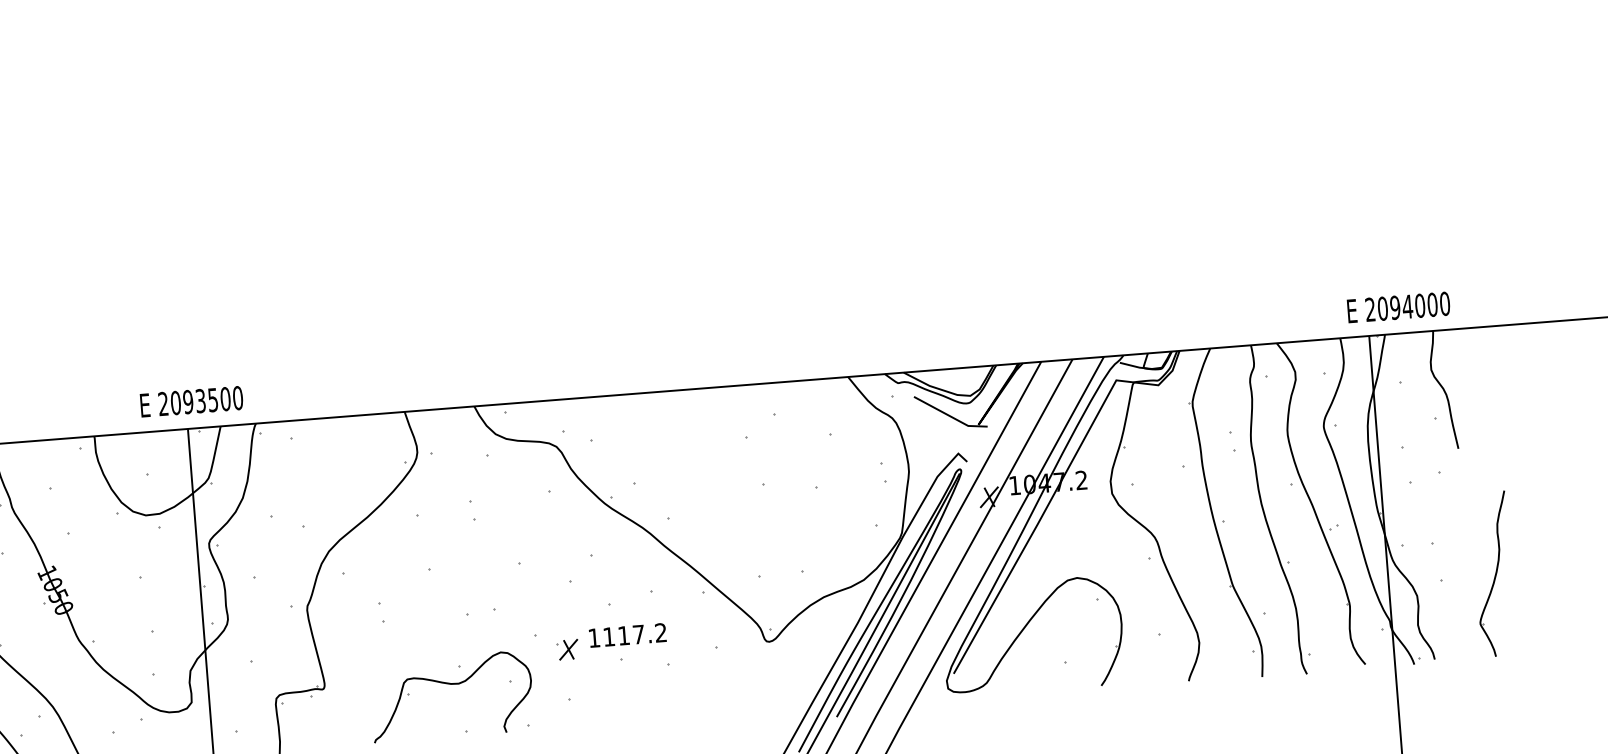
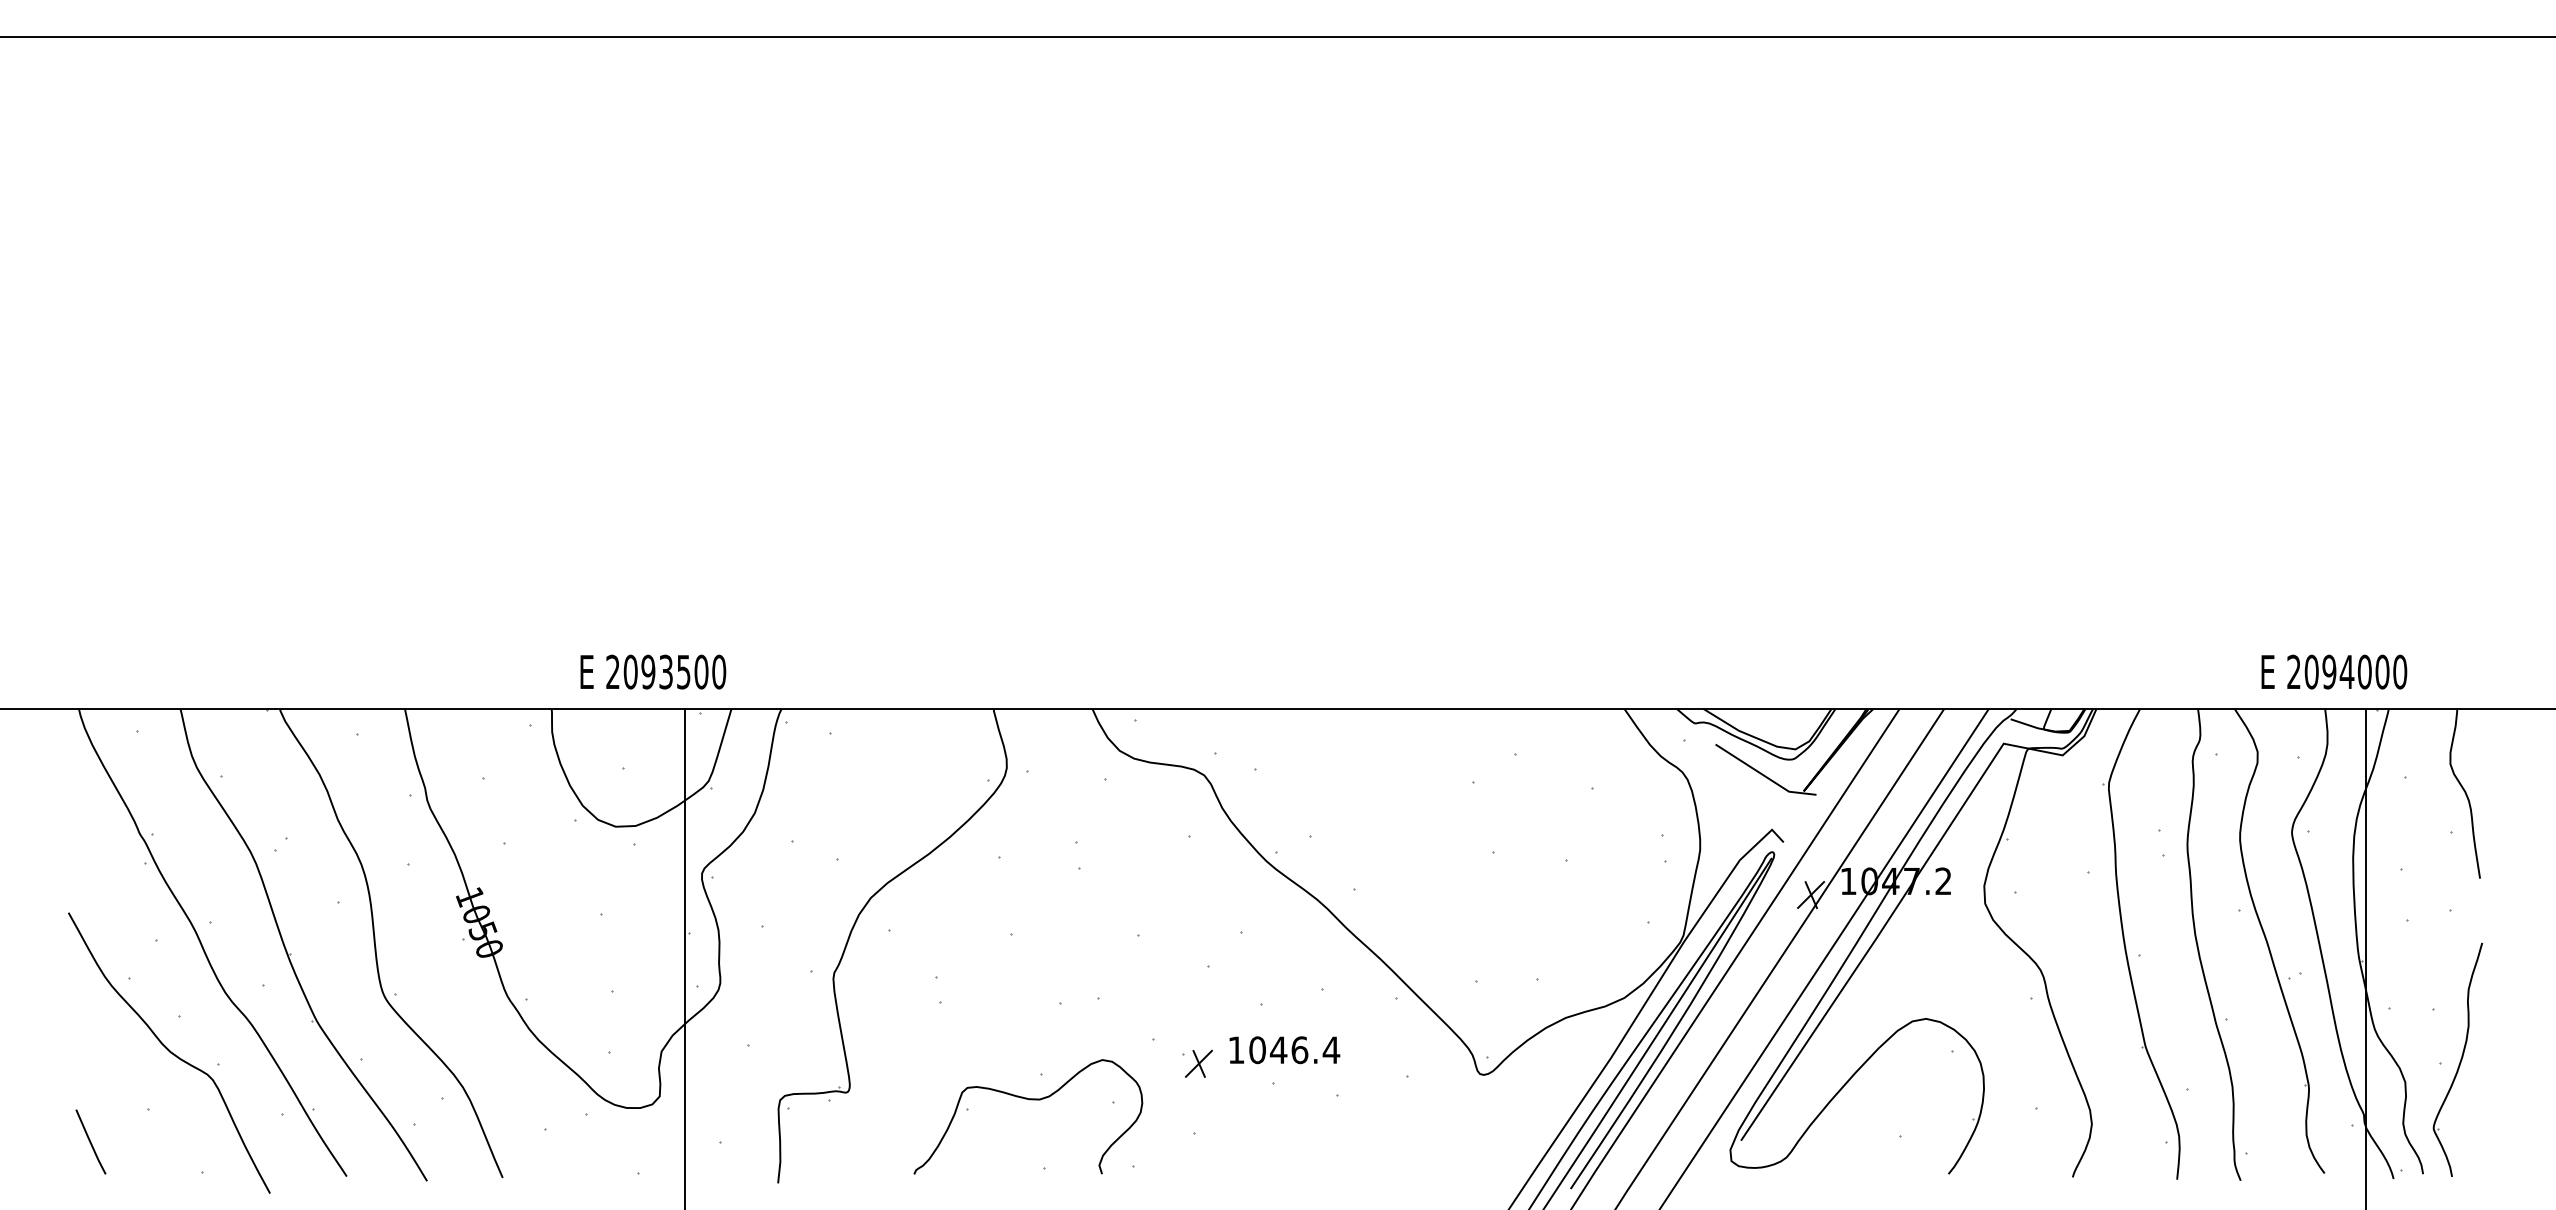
text: (1398, 307) -> (2334, 671), moved
text: (191, 401) -> (653, 671), moved
part: (1493, 573) -> (2457, 1059), moved
text: (635, 635) -> (1294, 1050), 1117.2 -> 1046.4

